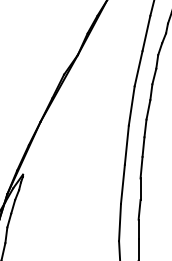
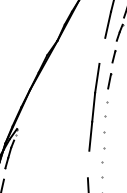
line: (138, 68) -> (102, 50), removed
line: (119, 222) -> (88, 164), removed

